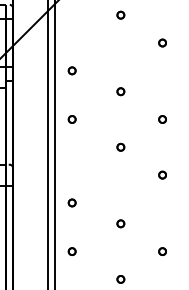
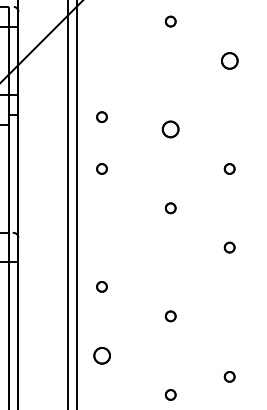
part: (162, 42) -> (229, 60), size x1.6
part: (71, 70) -> (100, 116), moved
part: (120, 91) -> (170, 129), size x1.6
part: (71, 251) -> (100, 355), size x1.6
part: (162, 251) -> (229, 376), moved

